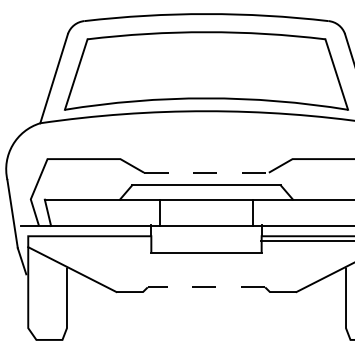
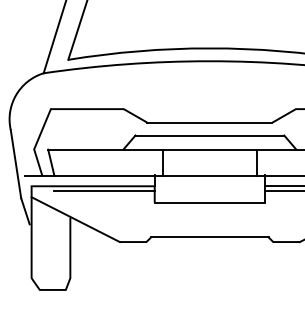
line: (206, 172) -> (209, 122), dashed -> solid
line: (100, 241) -> (103, 191), added
line: (206, 287) -> (209, 237), dashed -> solid

